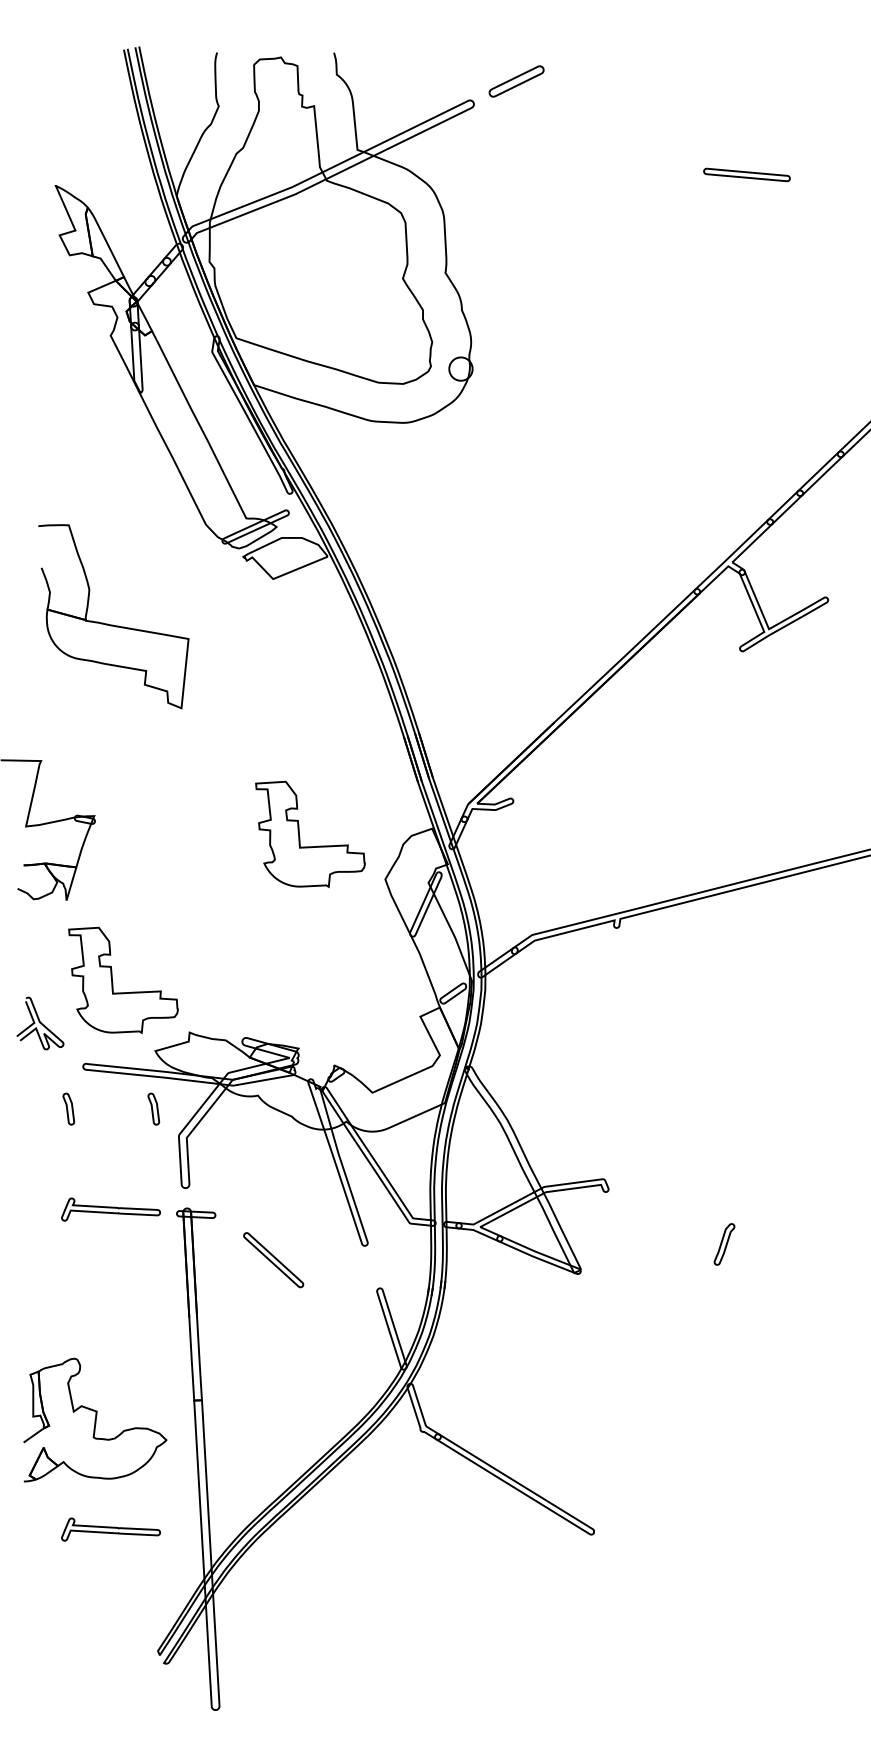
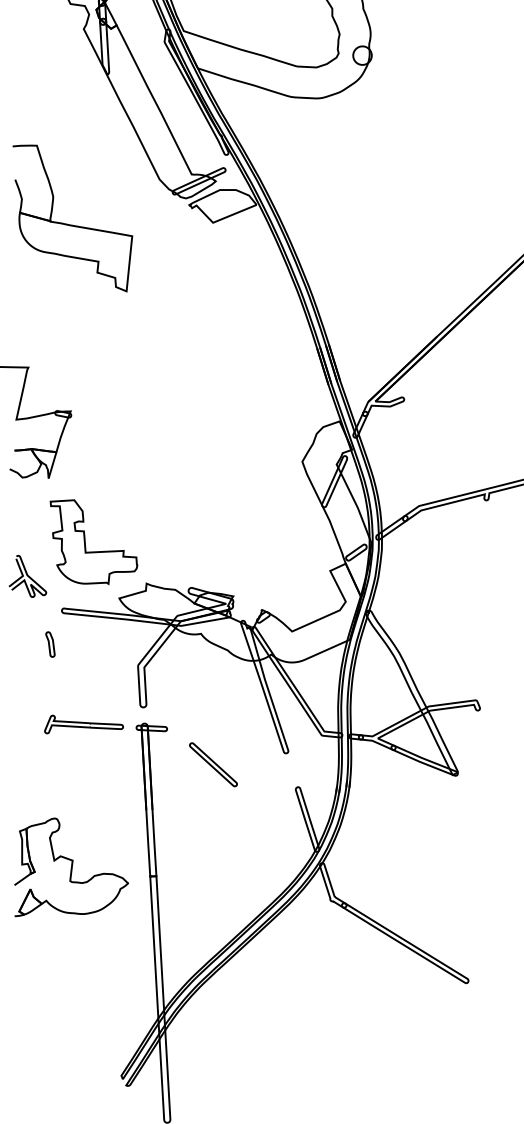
part: (113, 624) -> (72, 224), moved
part: (300, 836) -> (234, 427), removed
part: (153, 1108) -> (117, 644), removed
part: (95, 1419) -> (71, 866), moved
part: (110, 1529) -> (83, 979), removed

